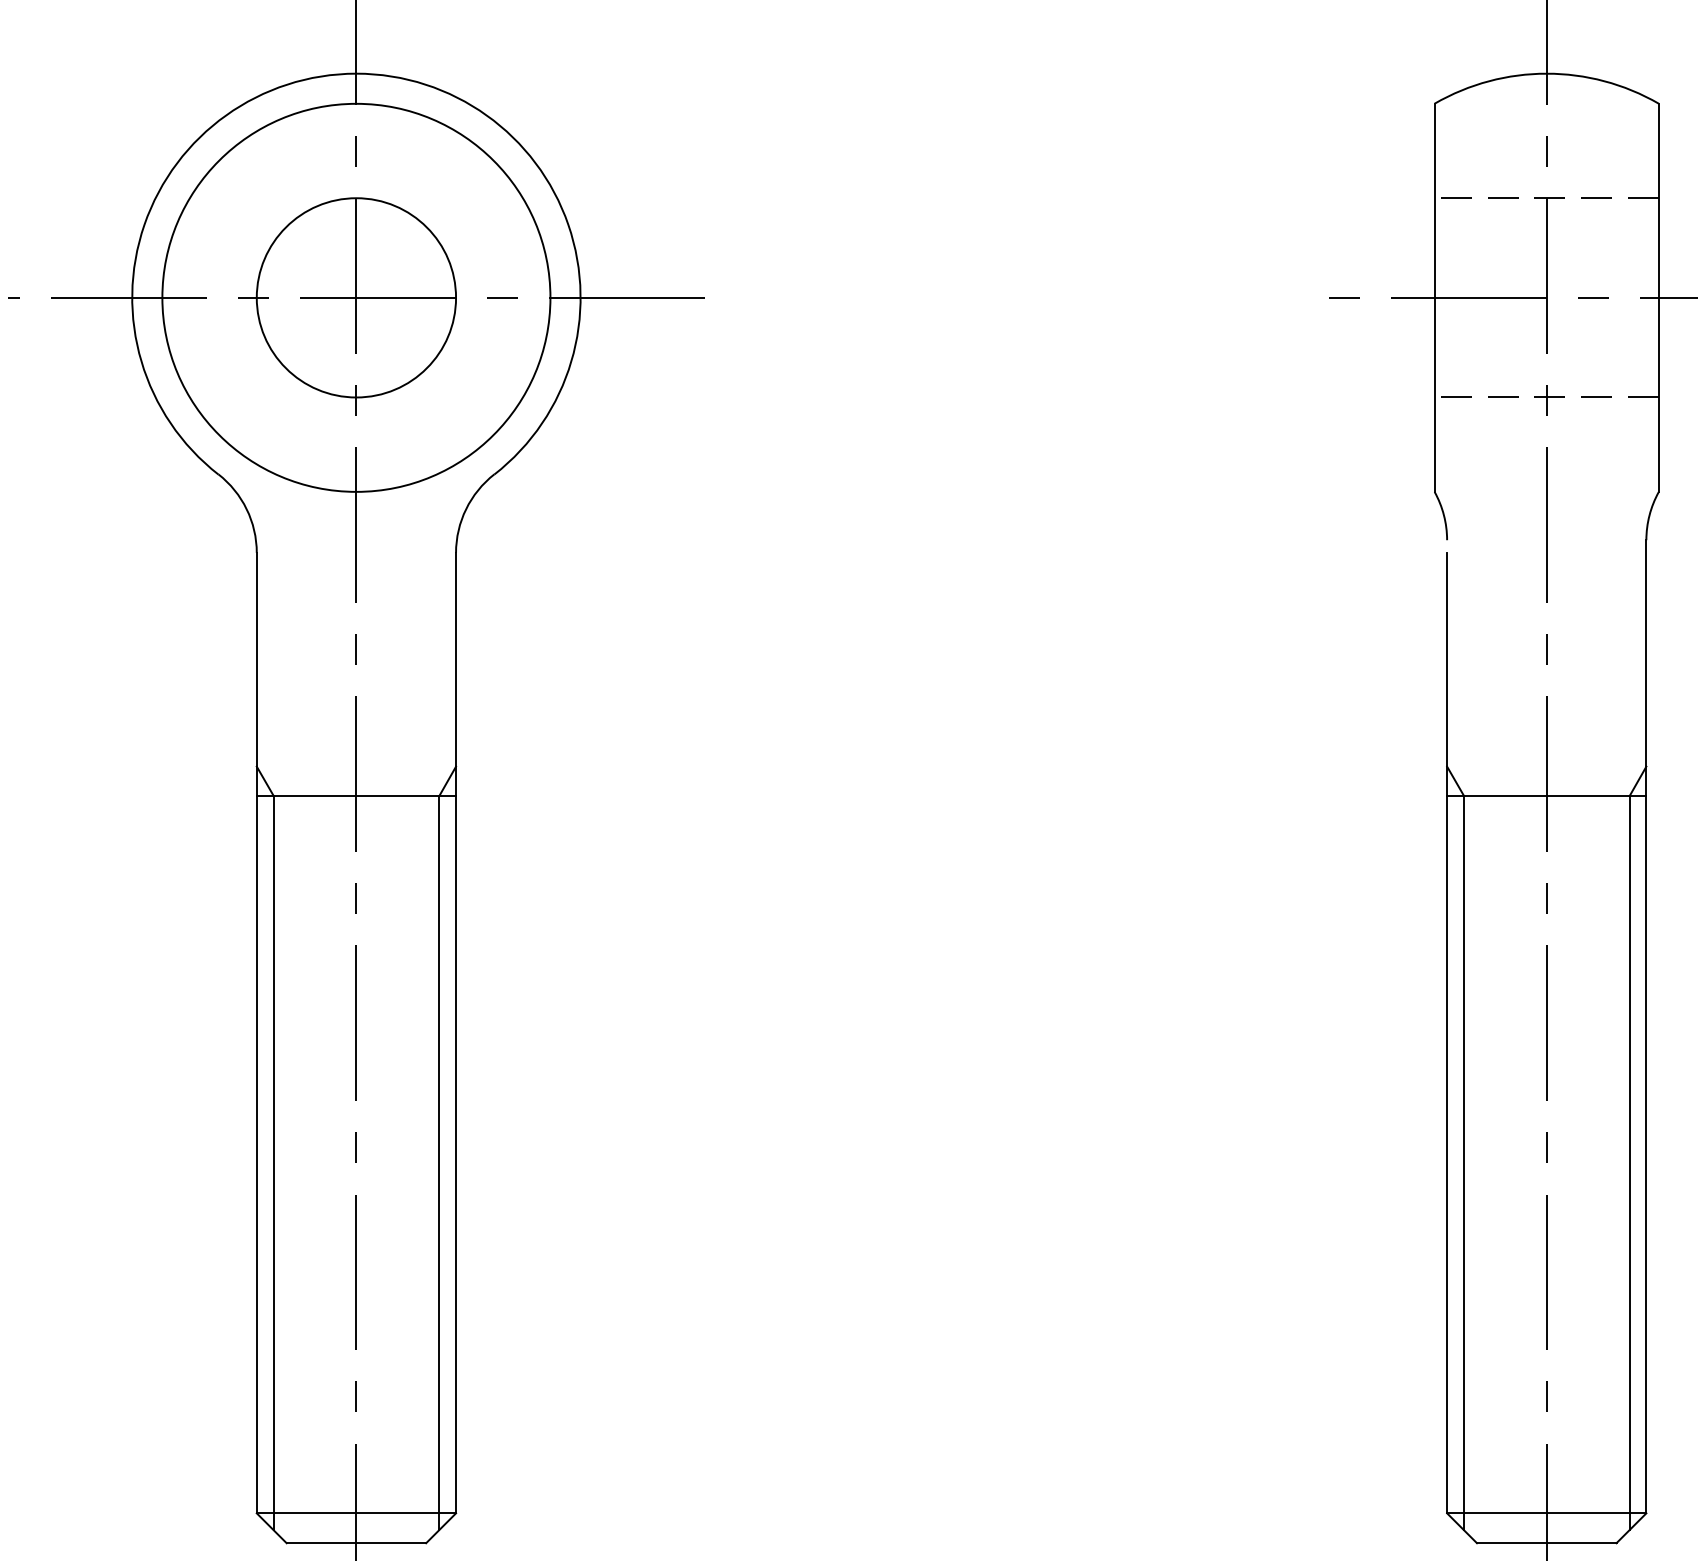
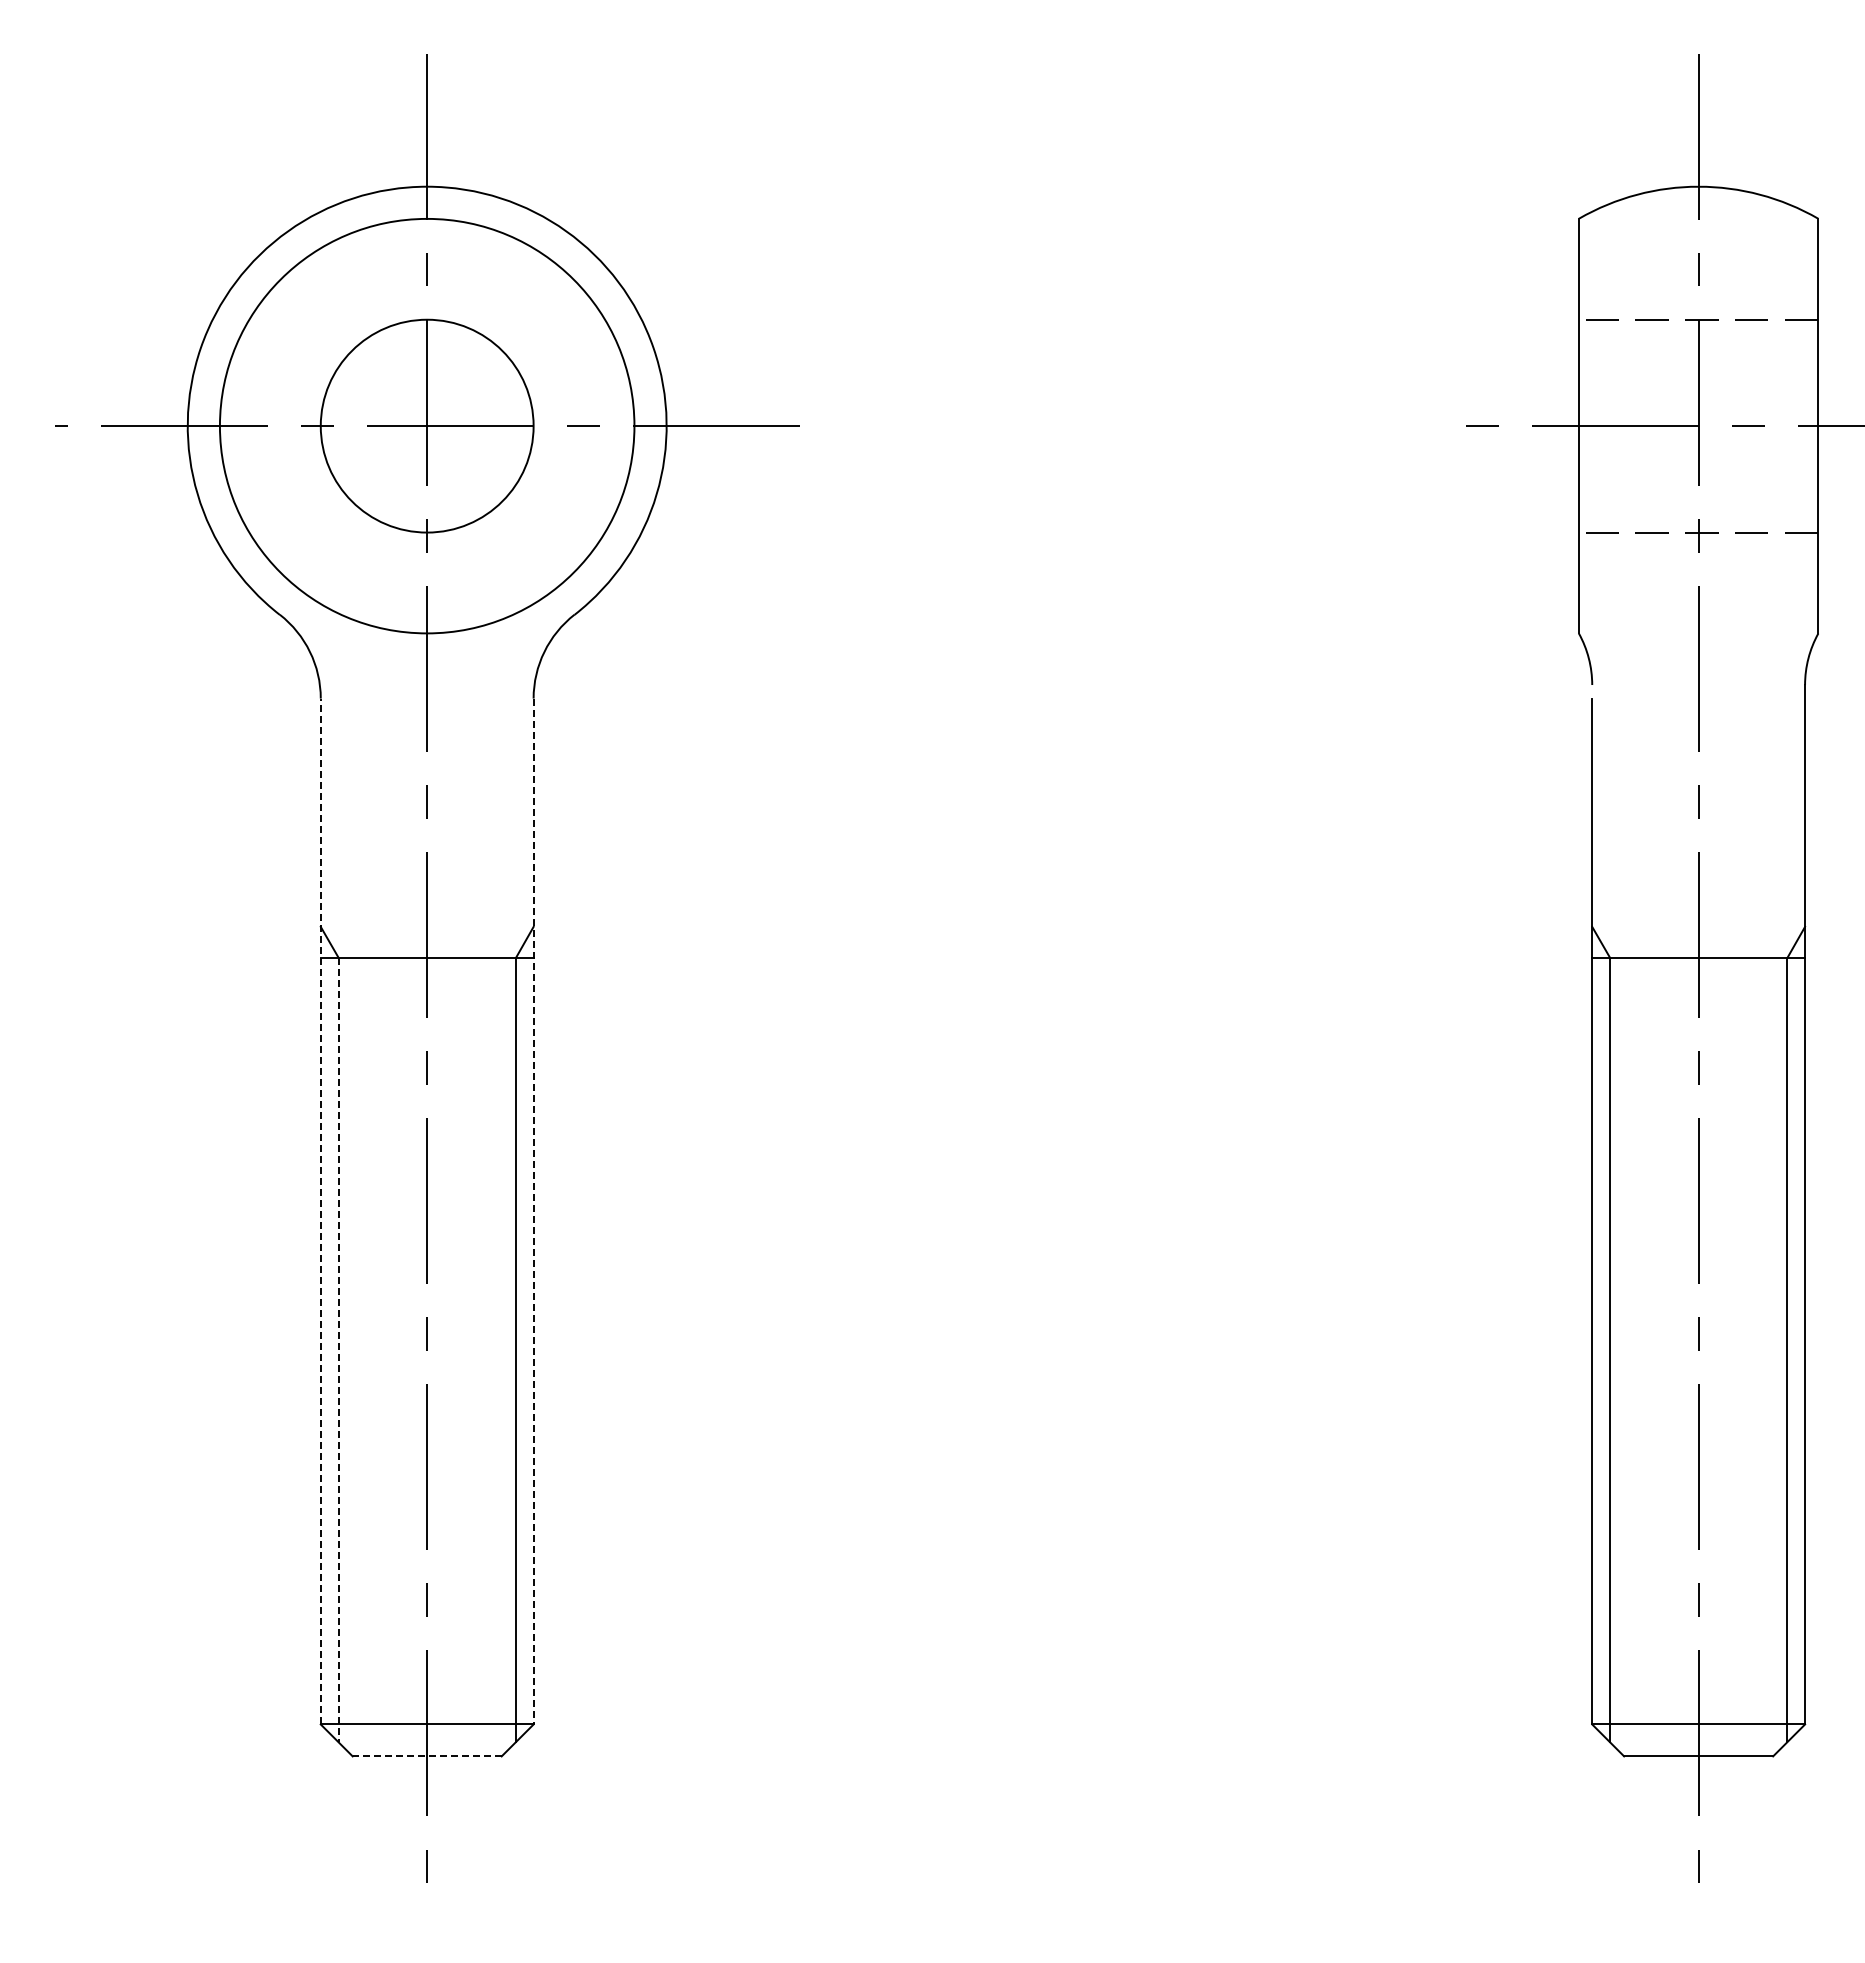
line: (256, 1033) -> (320, 1211), solid -> dashed
line: (455, 1033) -> (533, 1211), solid -> dashed
line: (273, 1163) -> (338, 1350), solid -> dashed
line: (355, 1543) -> (426, 1756), solid -> dashed

